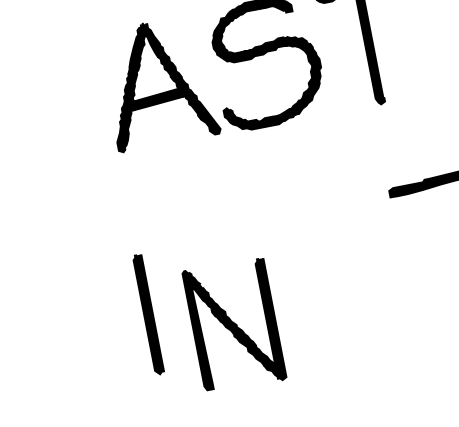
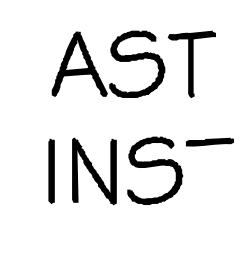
part: (340, 256) -> (155, 170), added
part: (148, 313) -> (51, 170), moved
part: (234, 323) -> (94, 170), moved

